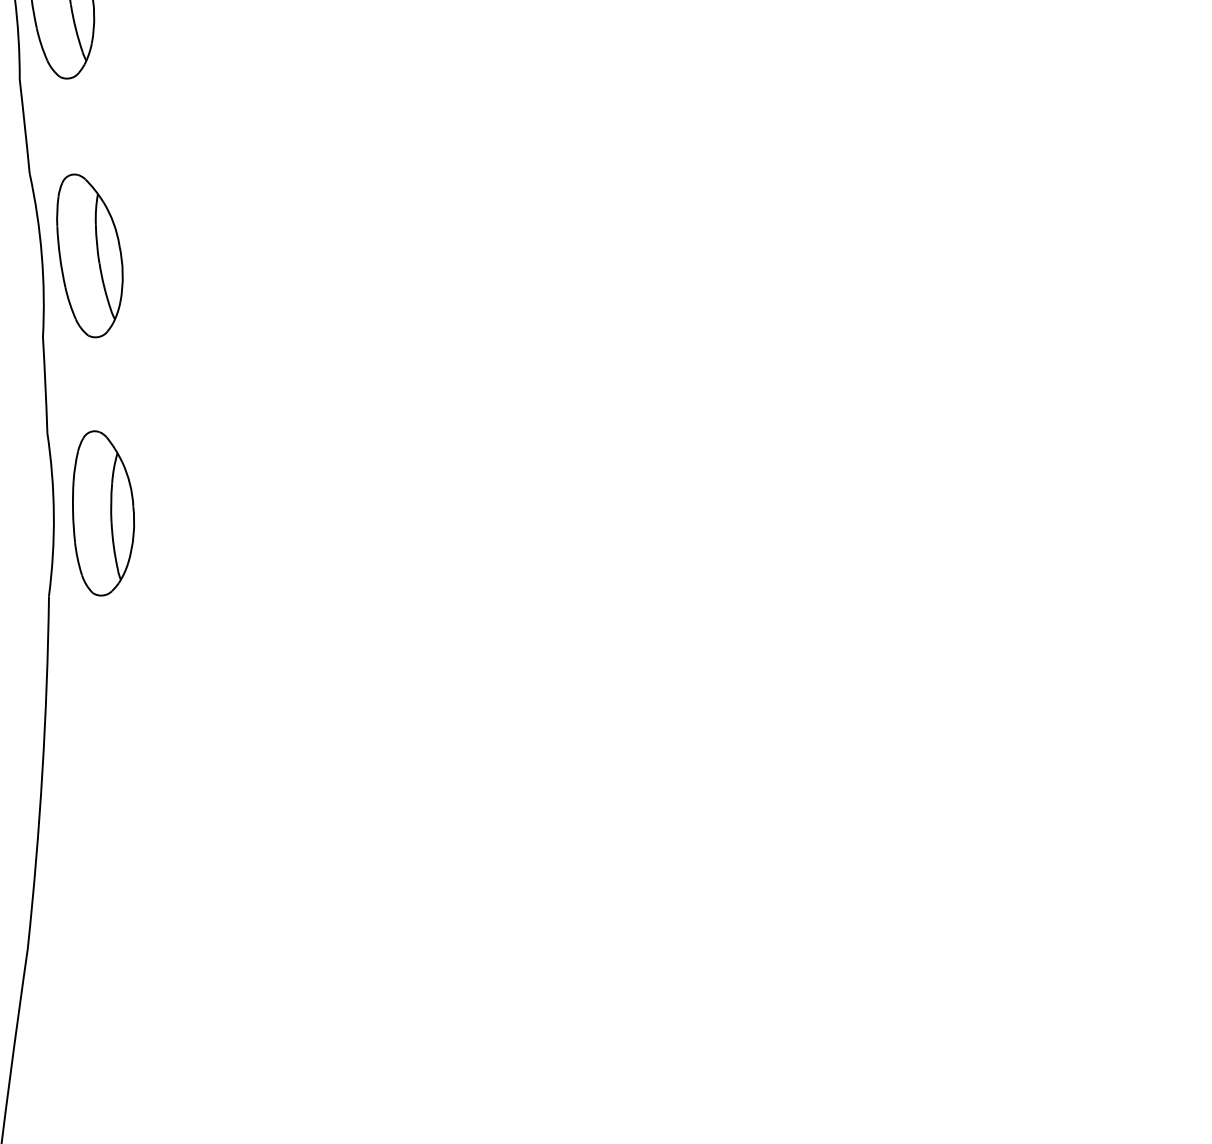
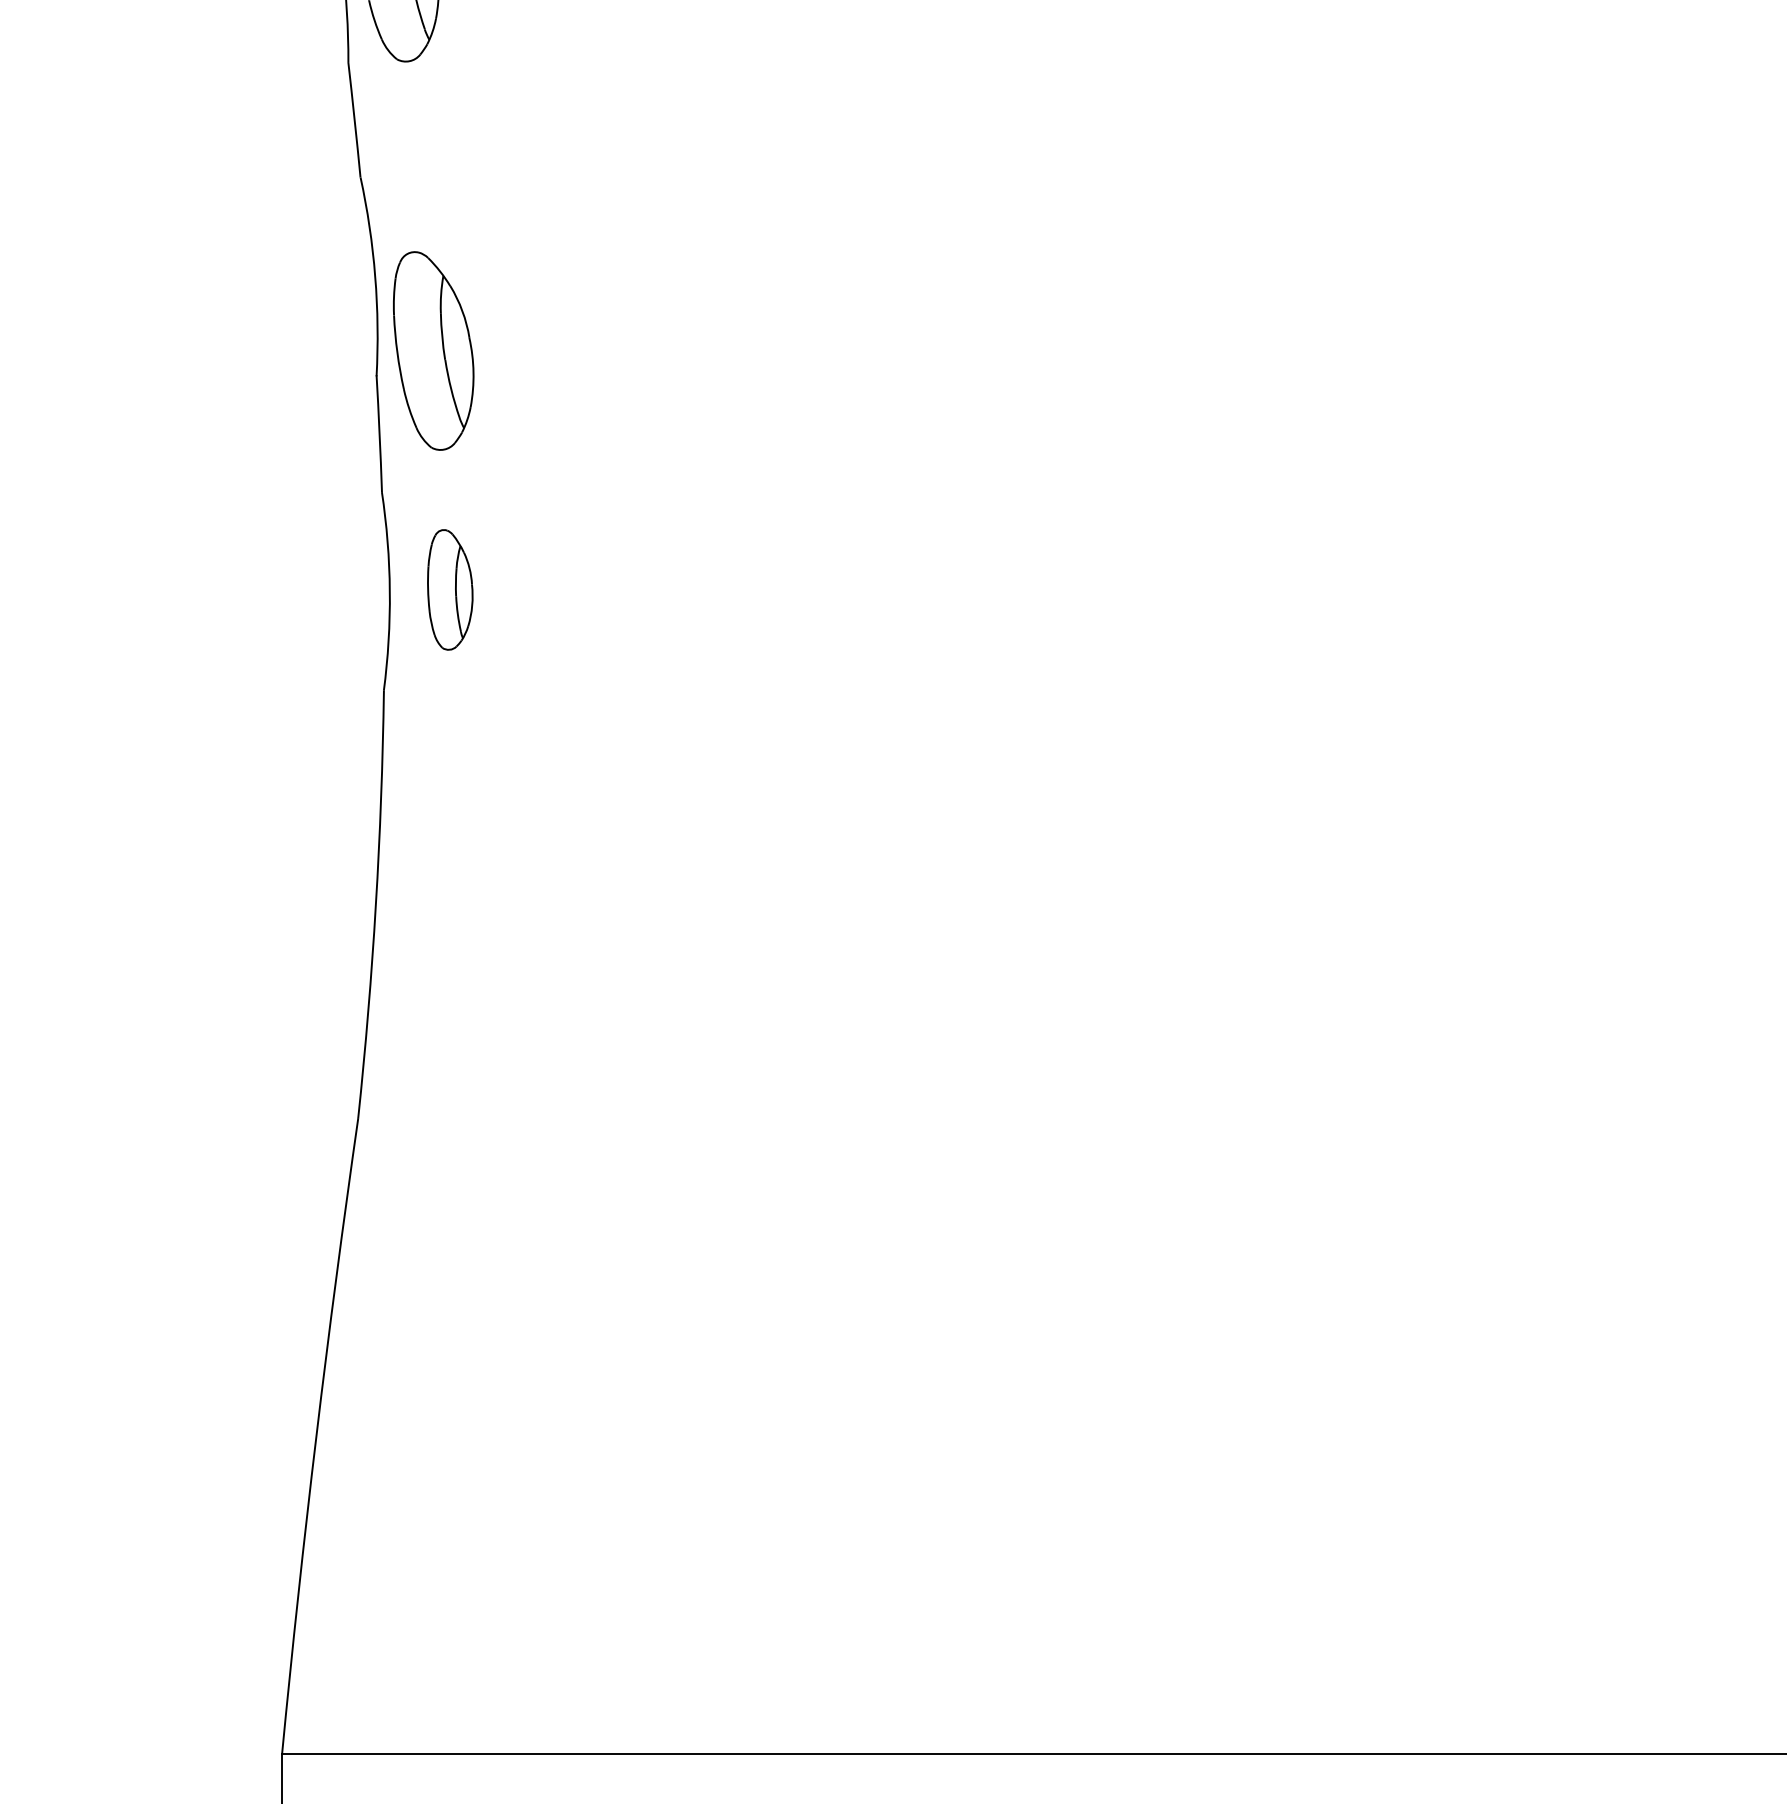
part: (89, 255) -> (433, 350), moved
part: (103, 513) -> (450, 589), size x0.6

